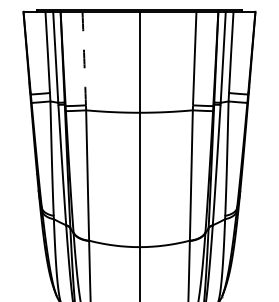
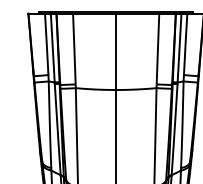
arc: (84, 58) -> (74, 48), dashed -> solid

